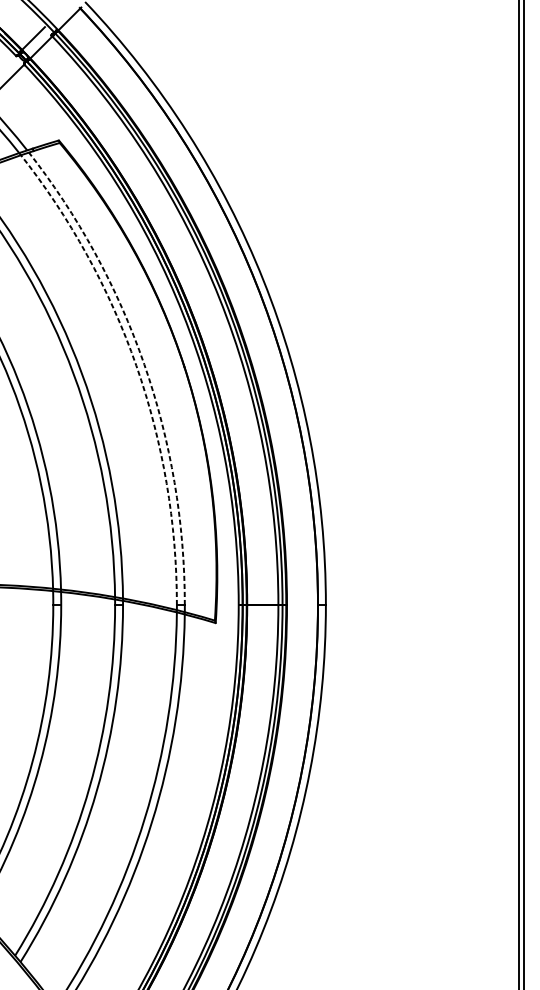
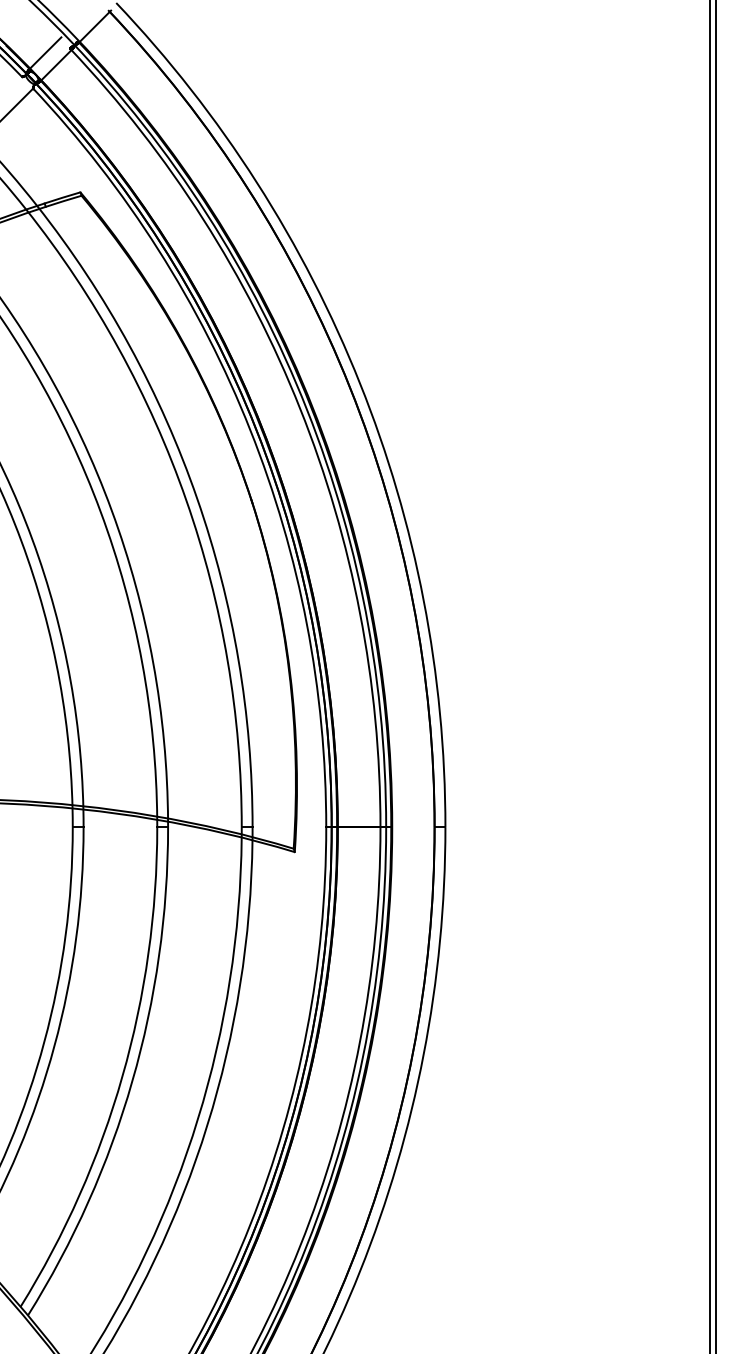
arc: (144, 364) -> (197, 498), dashed -> solid
arc: (136, 365) -> (186, 500), dashed -> solid

